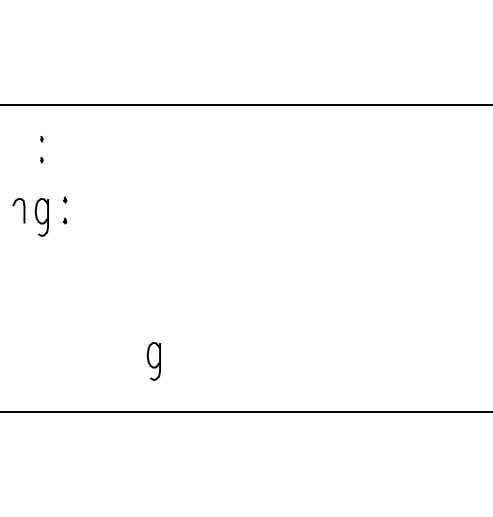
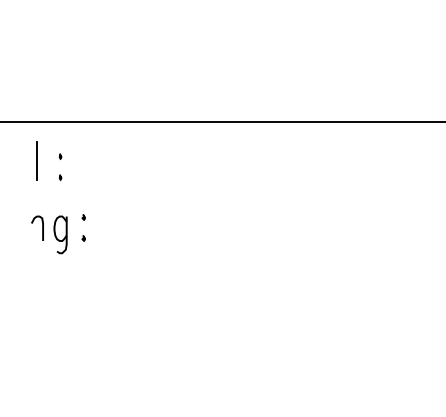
line: (18, 143) -> (37, 160), added
part: (153, 361) -> (172, 378), removed

